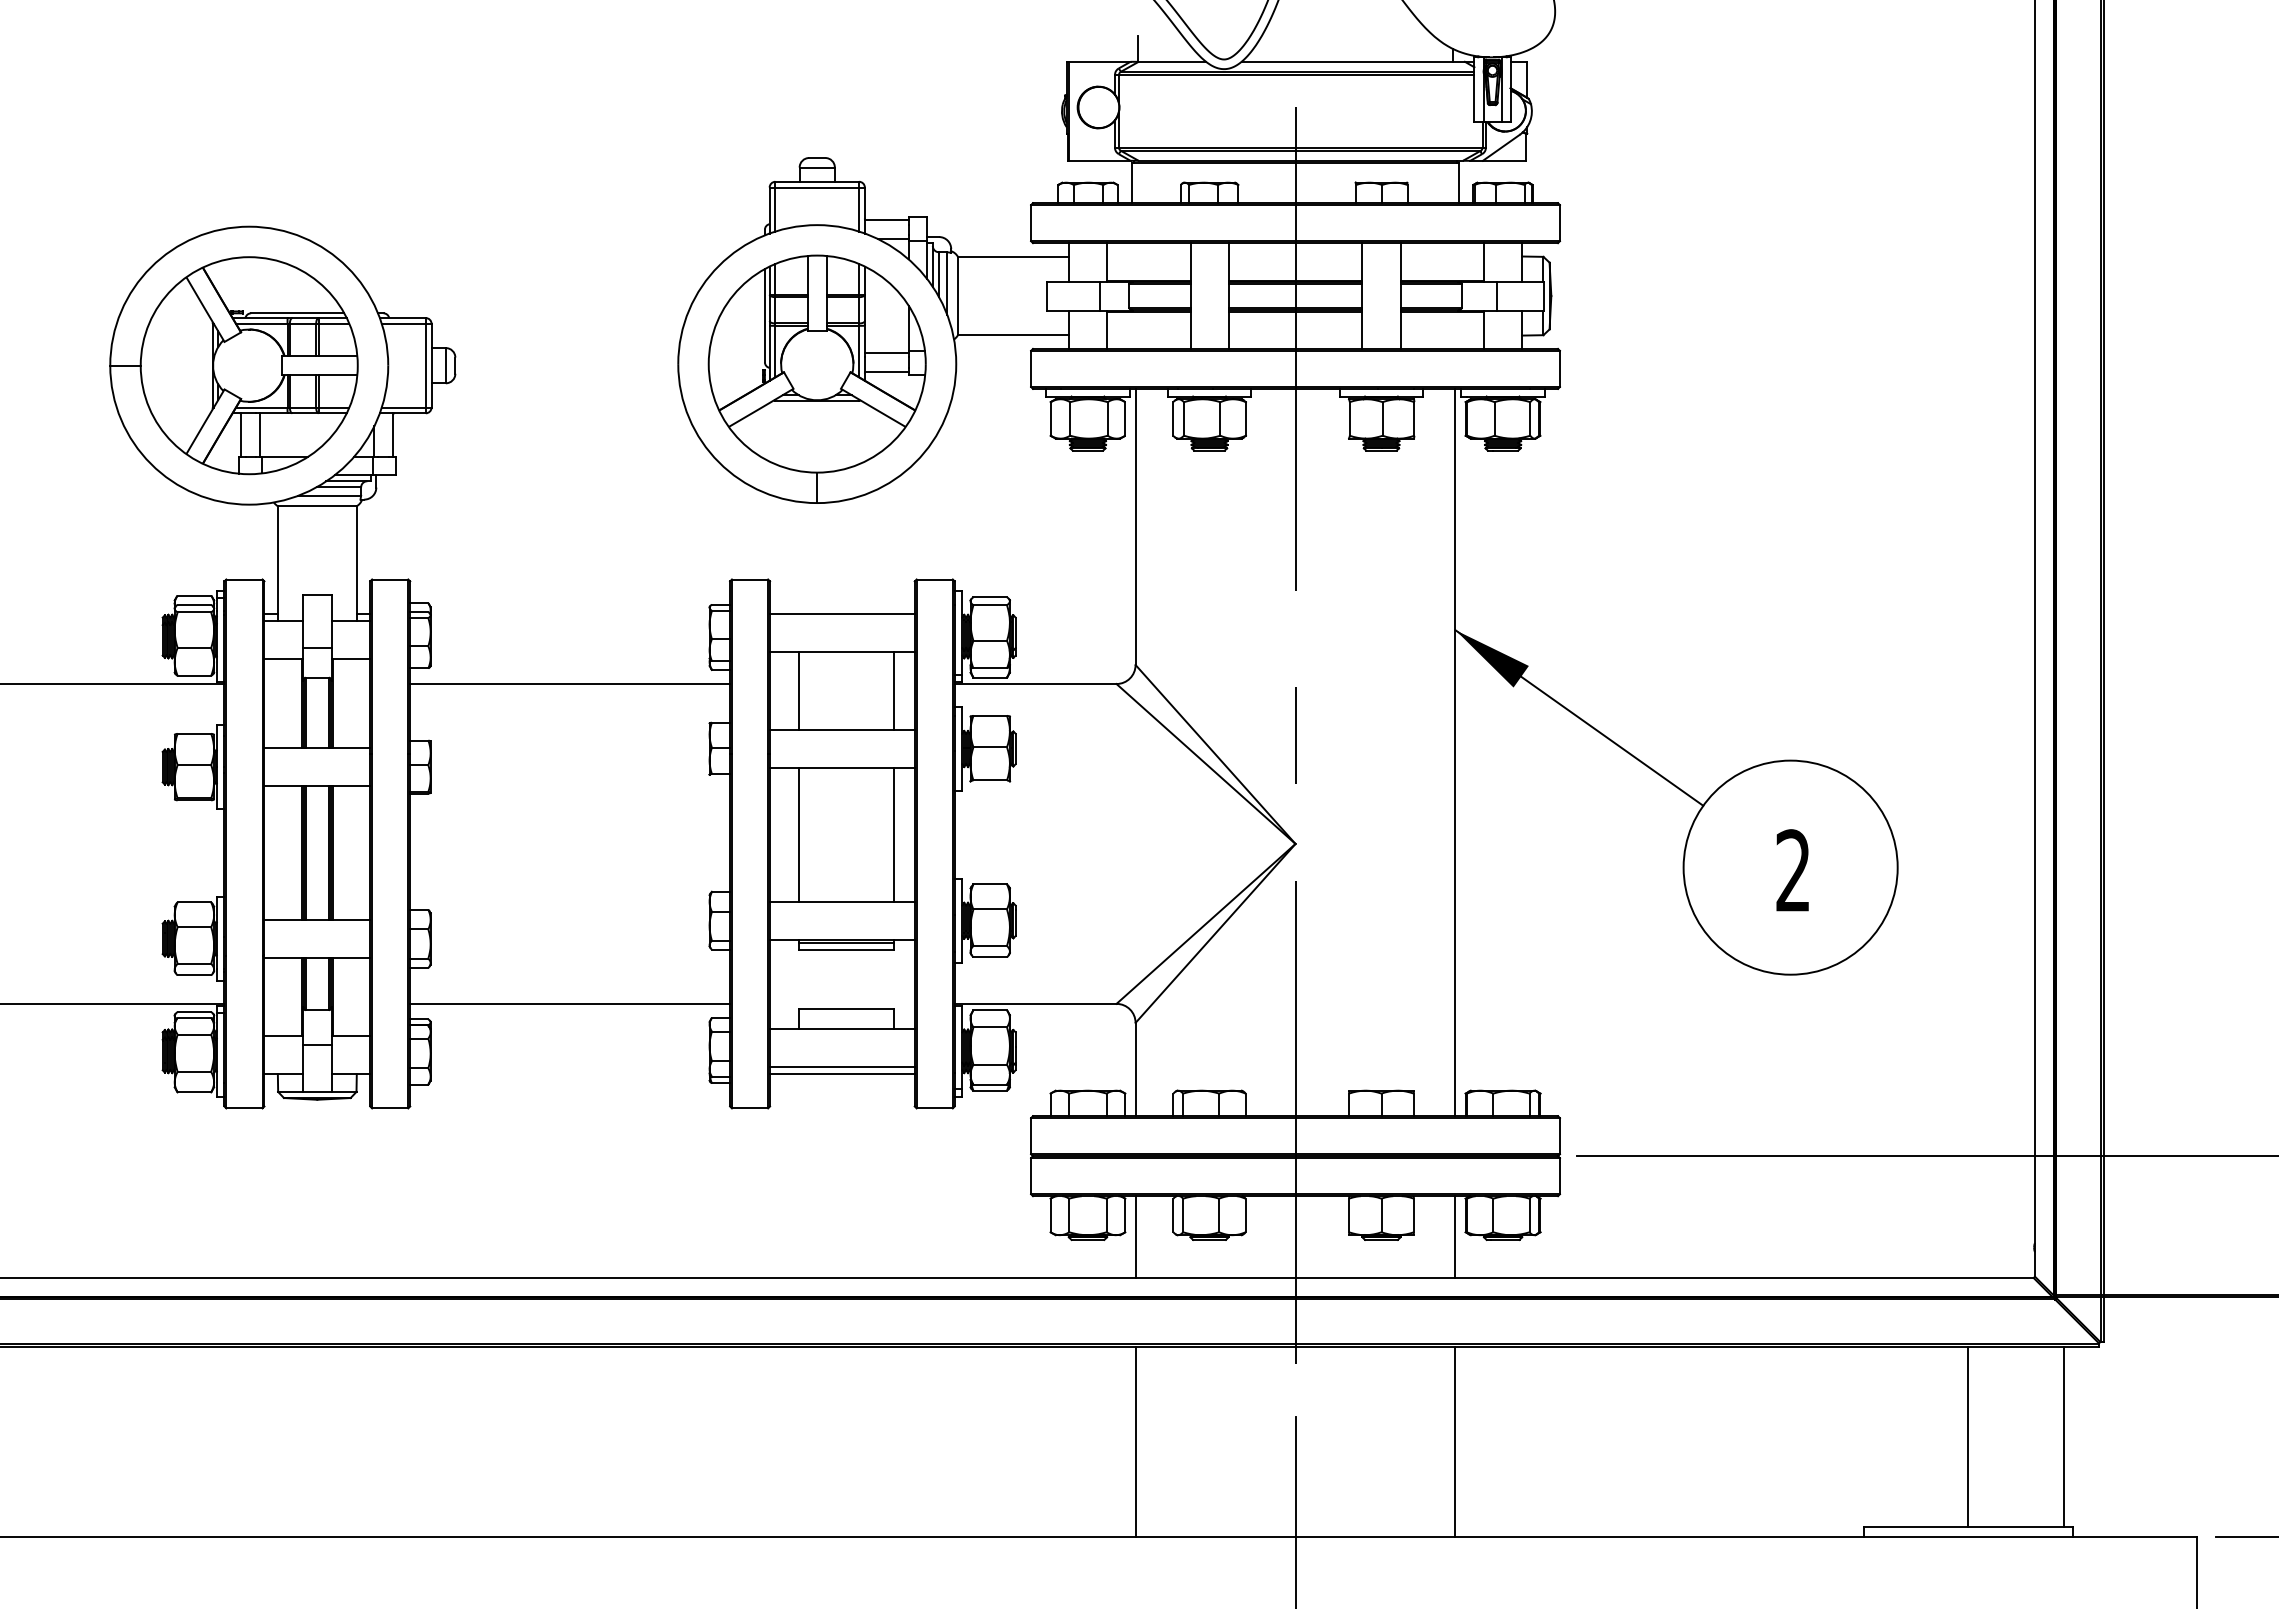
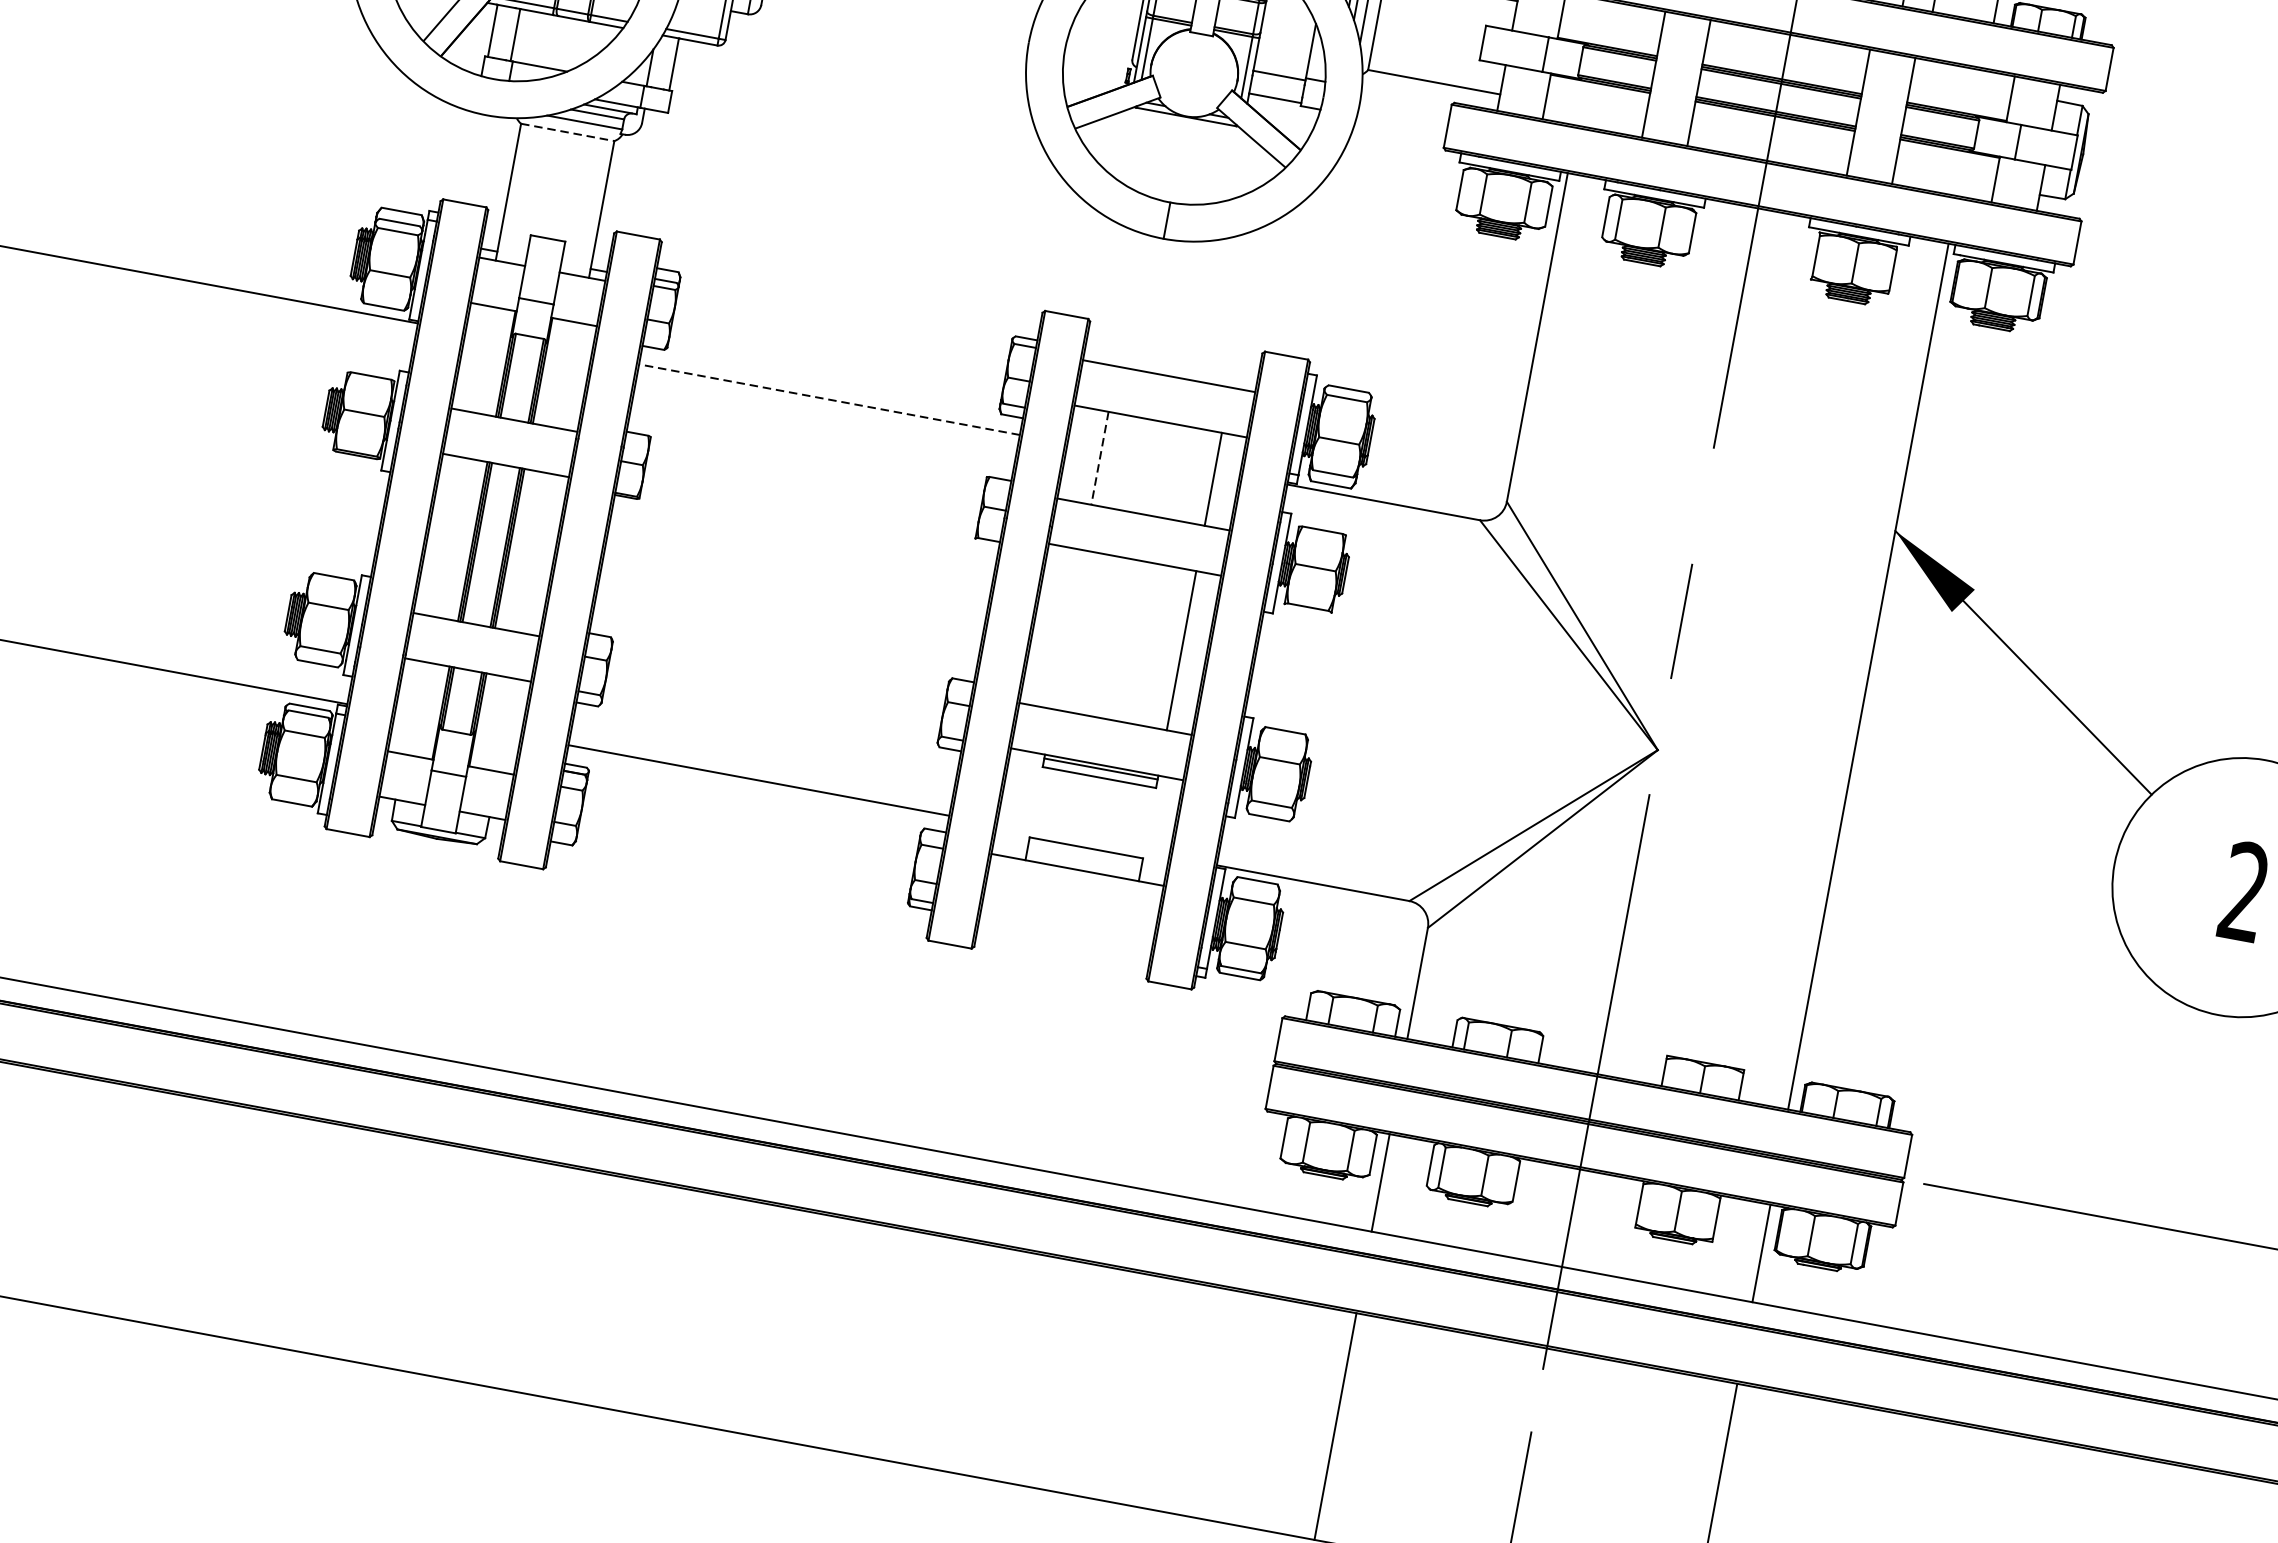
line: (317, 506) -> (567, 132), solid -> dashed
line: (570, 684) -> (829, 400), solid -> dashed
line: (798, 691) -> (1099, 458), solid -> dashed
line: (798, 834) -> (1068, 629), removed
line: (842, 1066) -> (1069, 915), removed
line: (842, 1074) -> (1067, 924), removed

